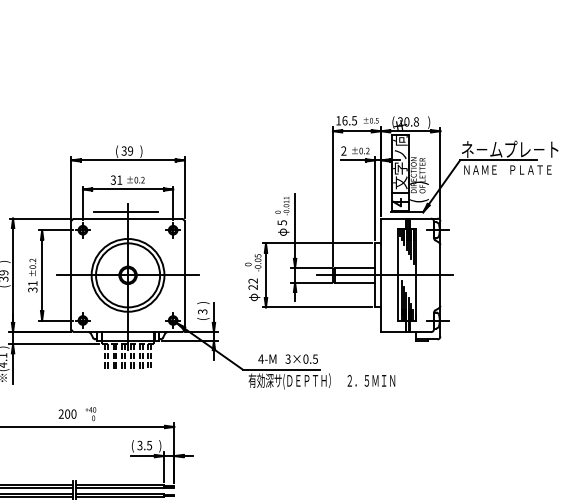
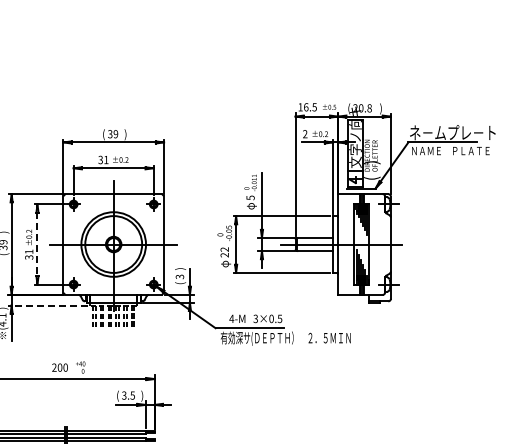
line: (125, 212) -> (111, 188), removed
line: (42, 275) -> (37, 244), solid -> dashed
line: (53, 344) -> (47, 305), solid -> dashed

